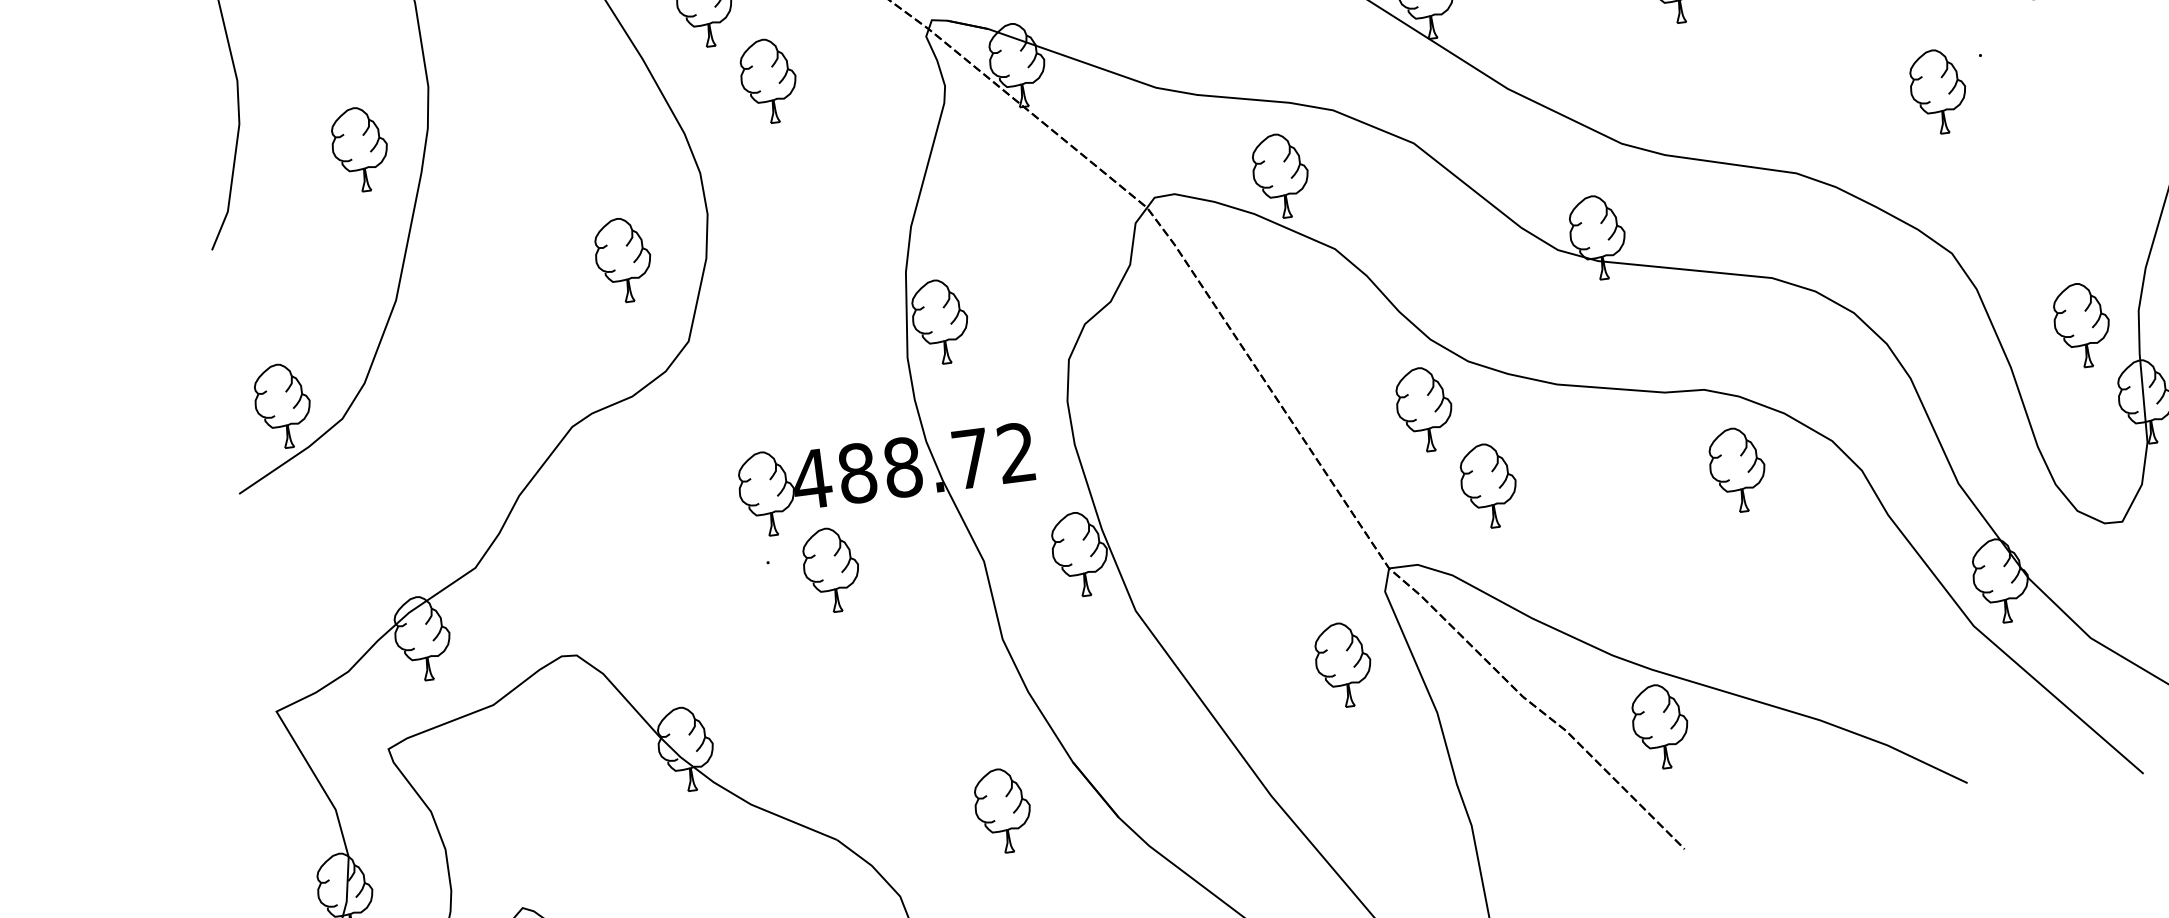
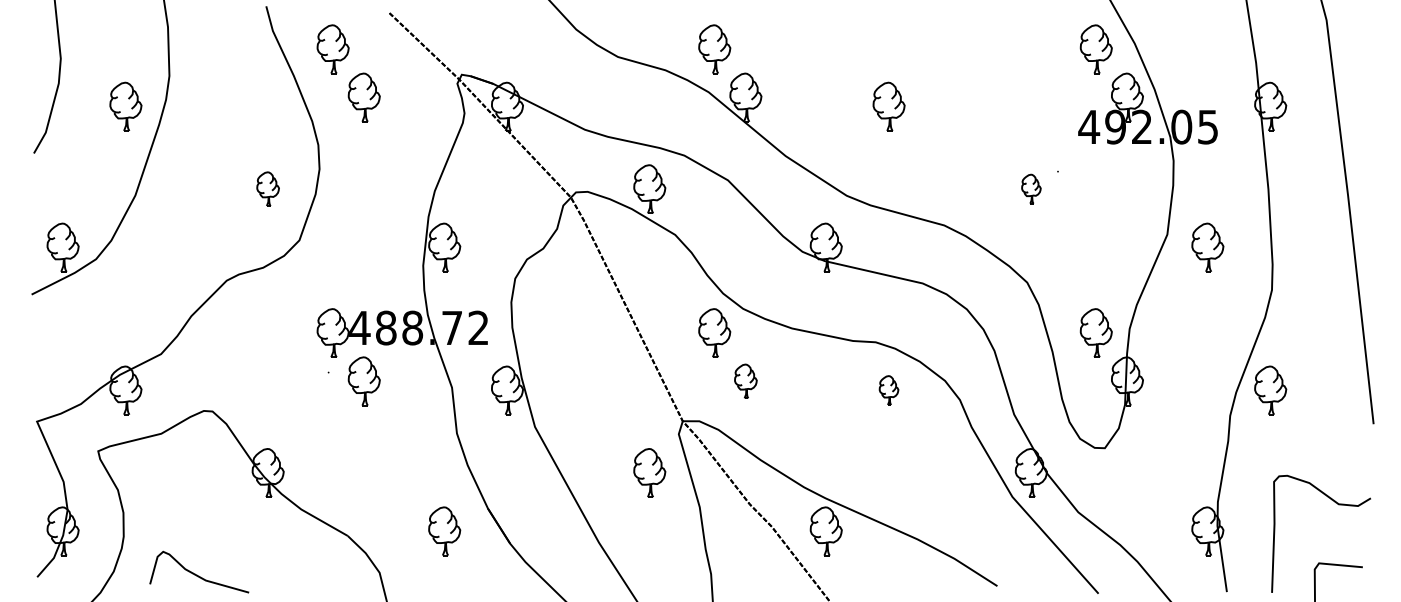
part: (1938, 90) -> (1031, 188), size x0.6
part: (622, 259) -> (267, 188), size x0.7
part: (1736, 470) -> (888, 390), size x0.6
part: (1488, 486) -> (745, 381), size x0.7

